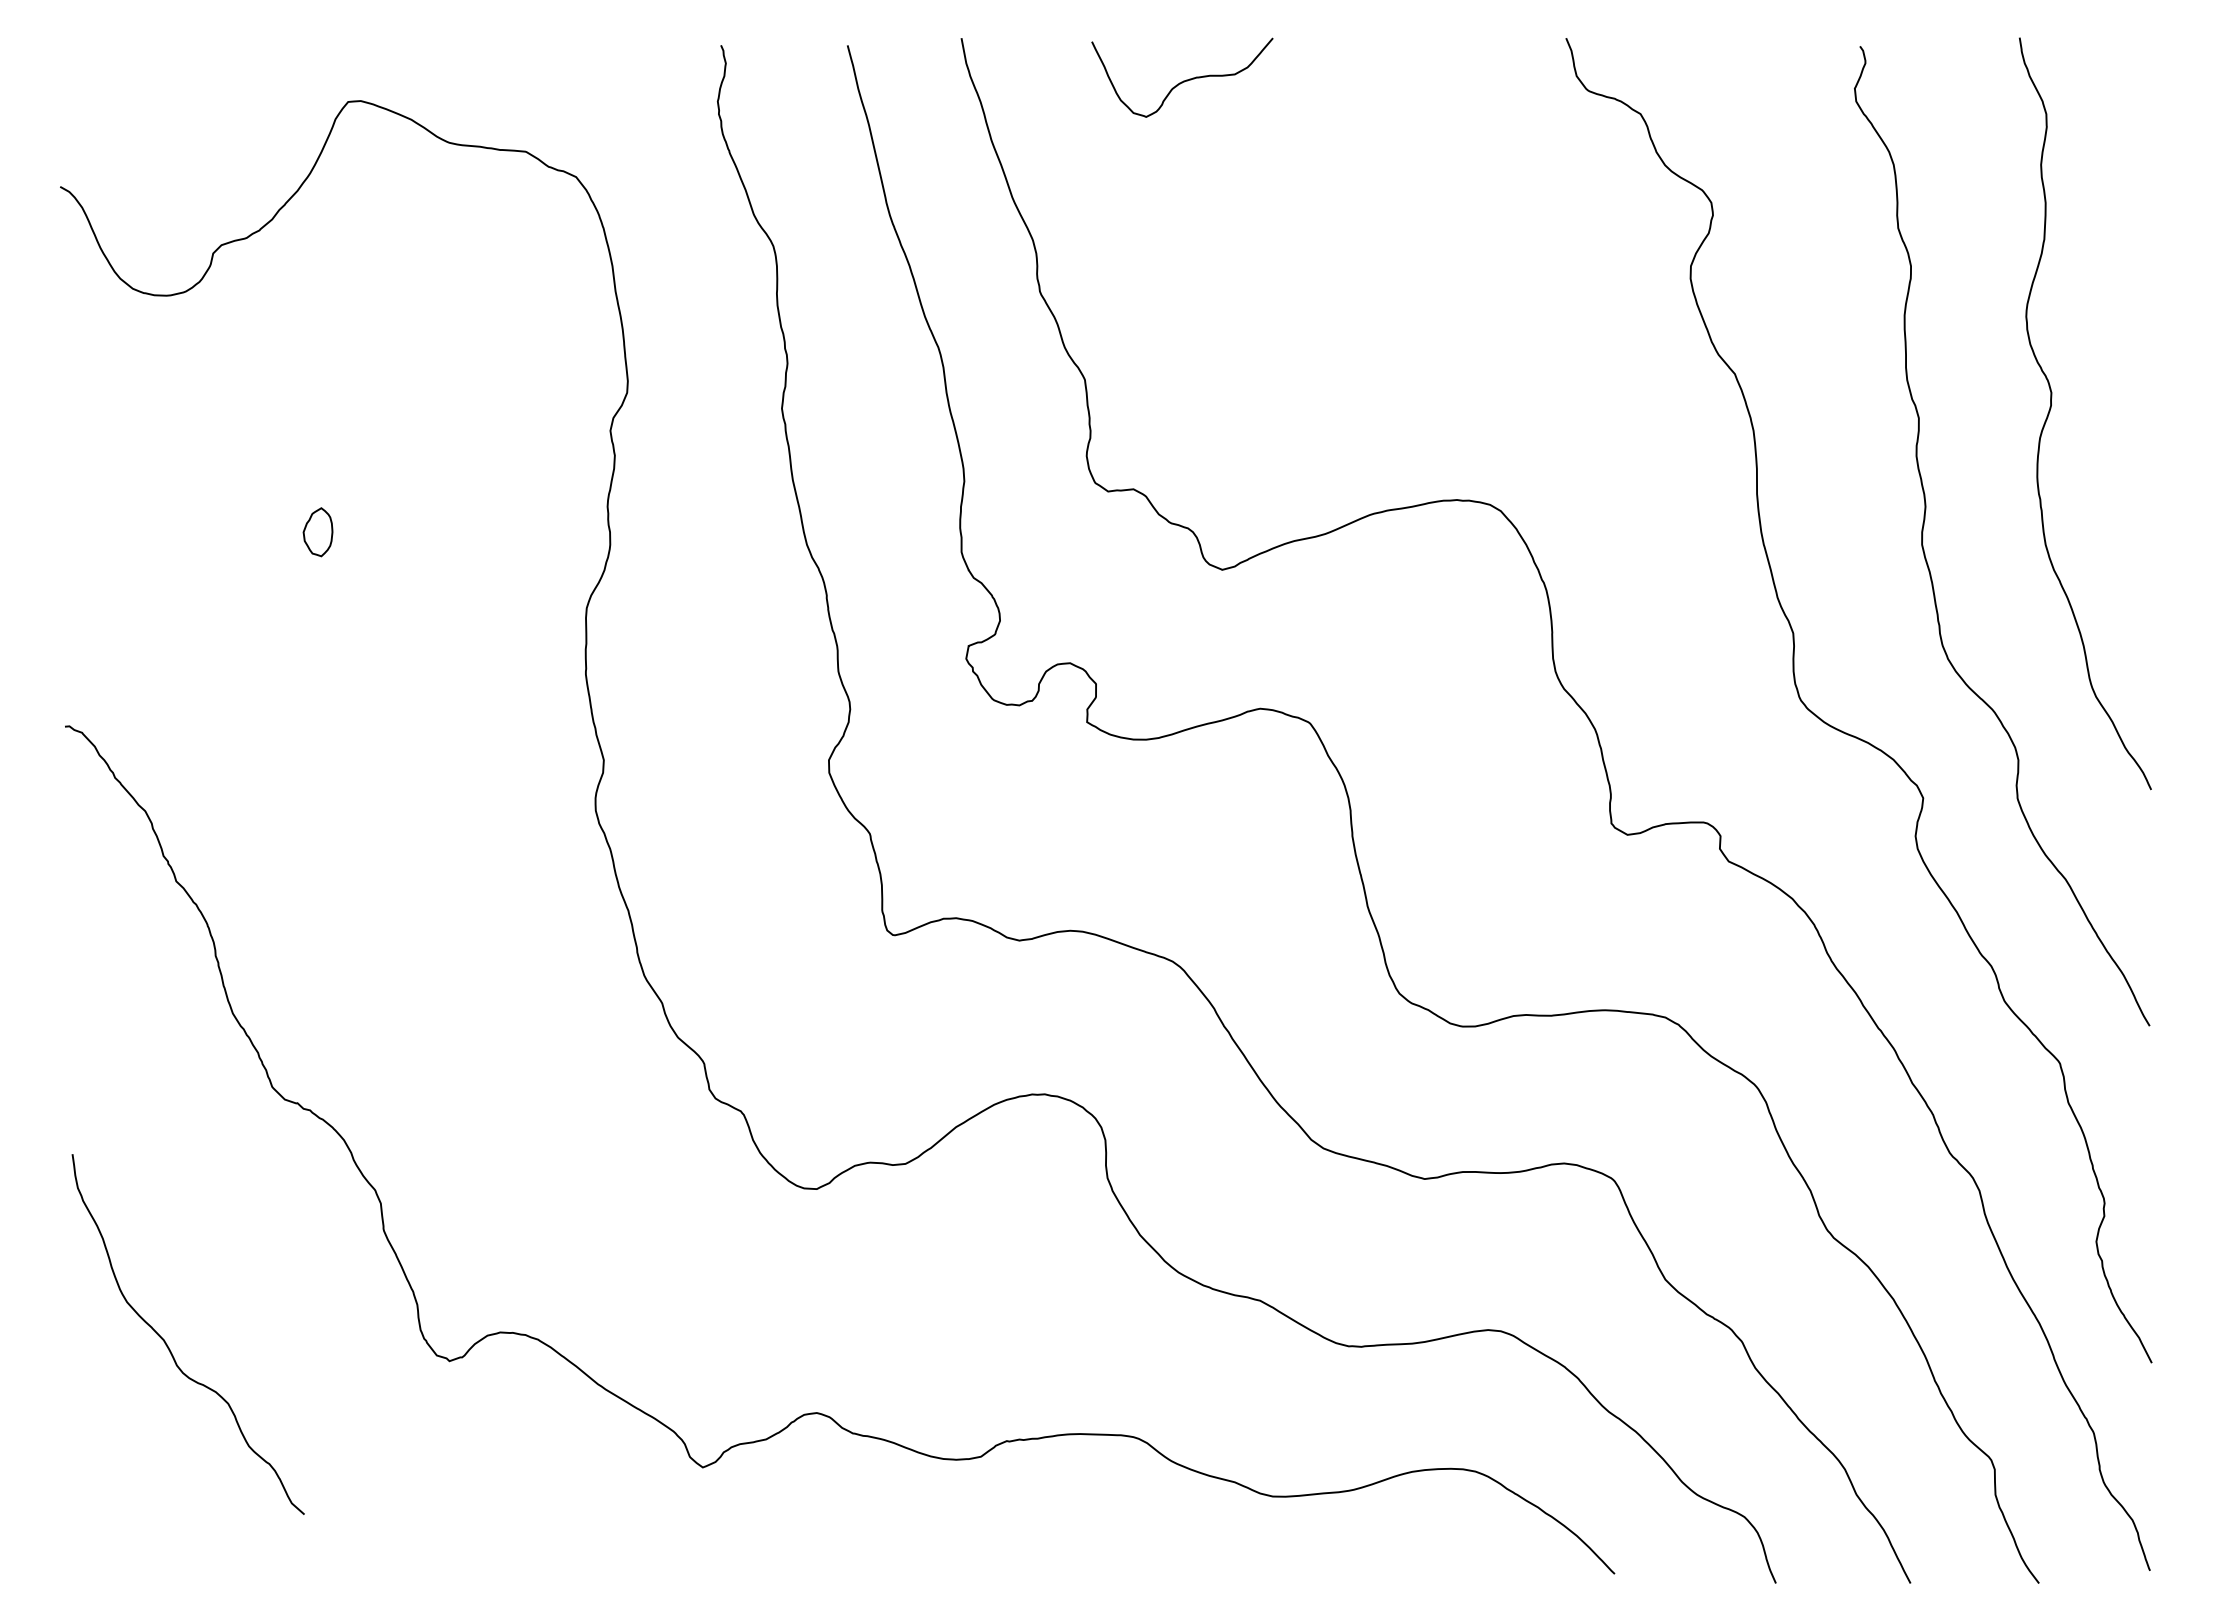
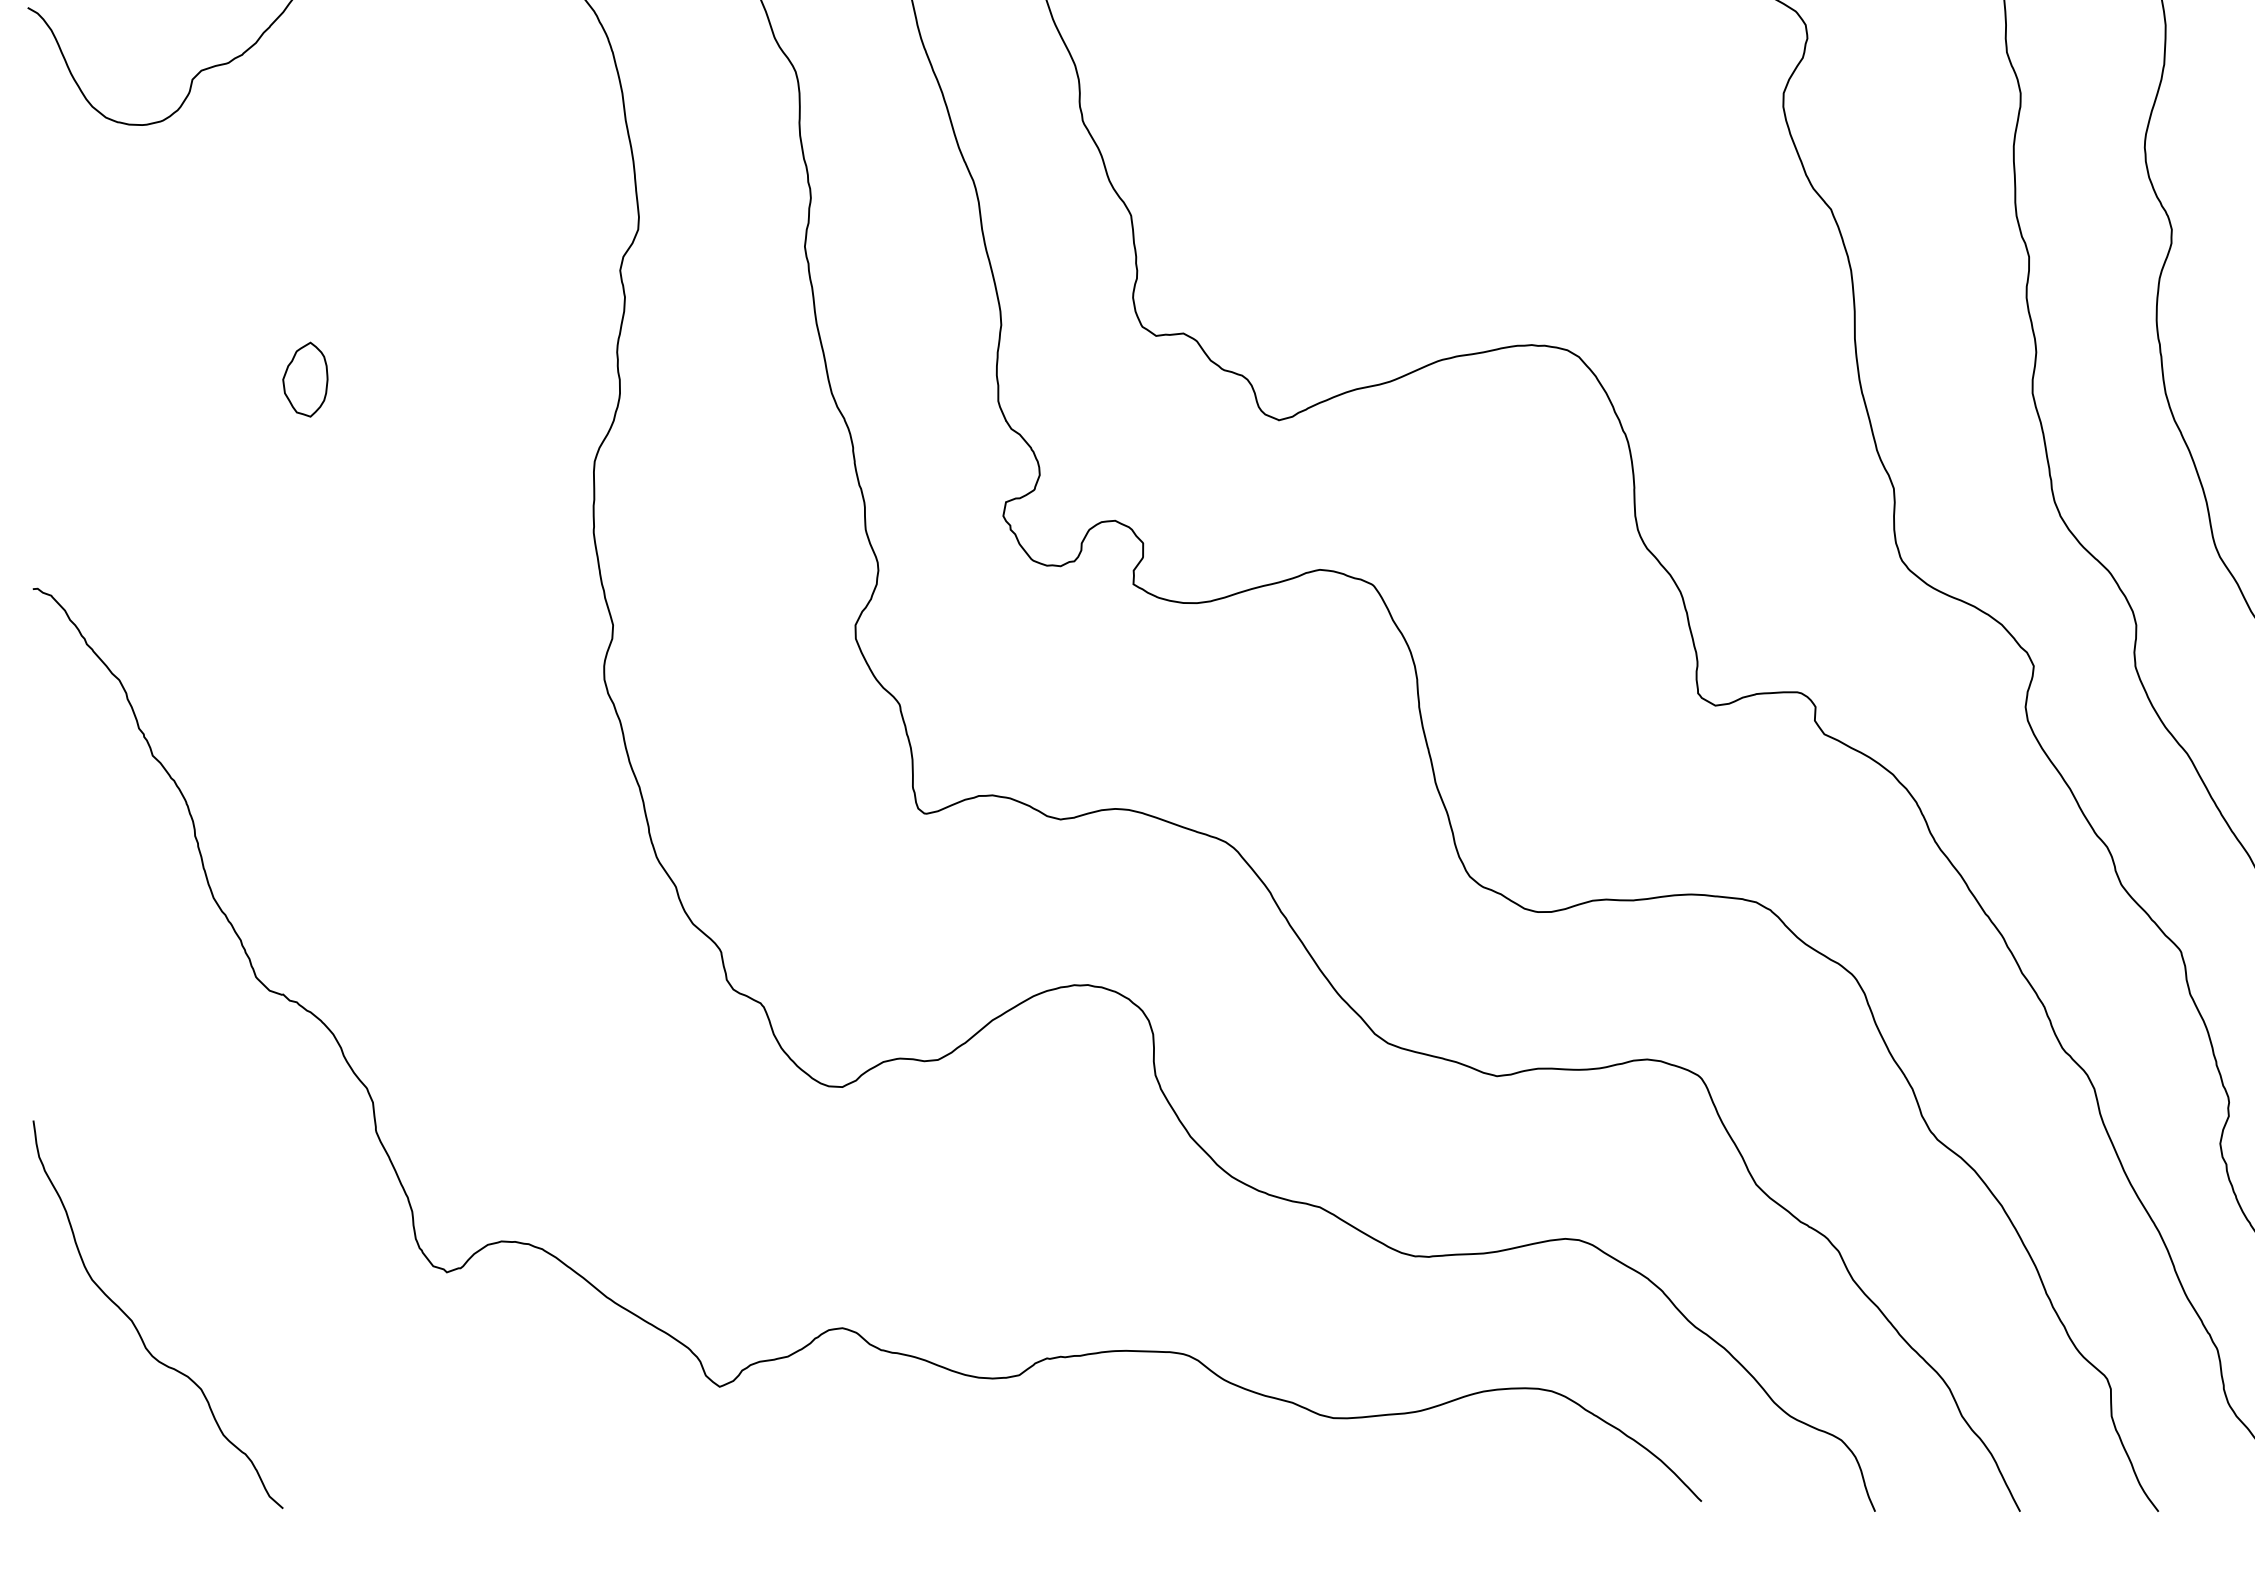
part: (317, 532) -> (304, 380), size x1.43
curve: (169, 1347) -> (137, 1328), moved

